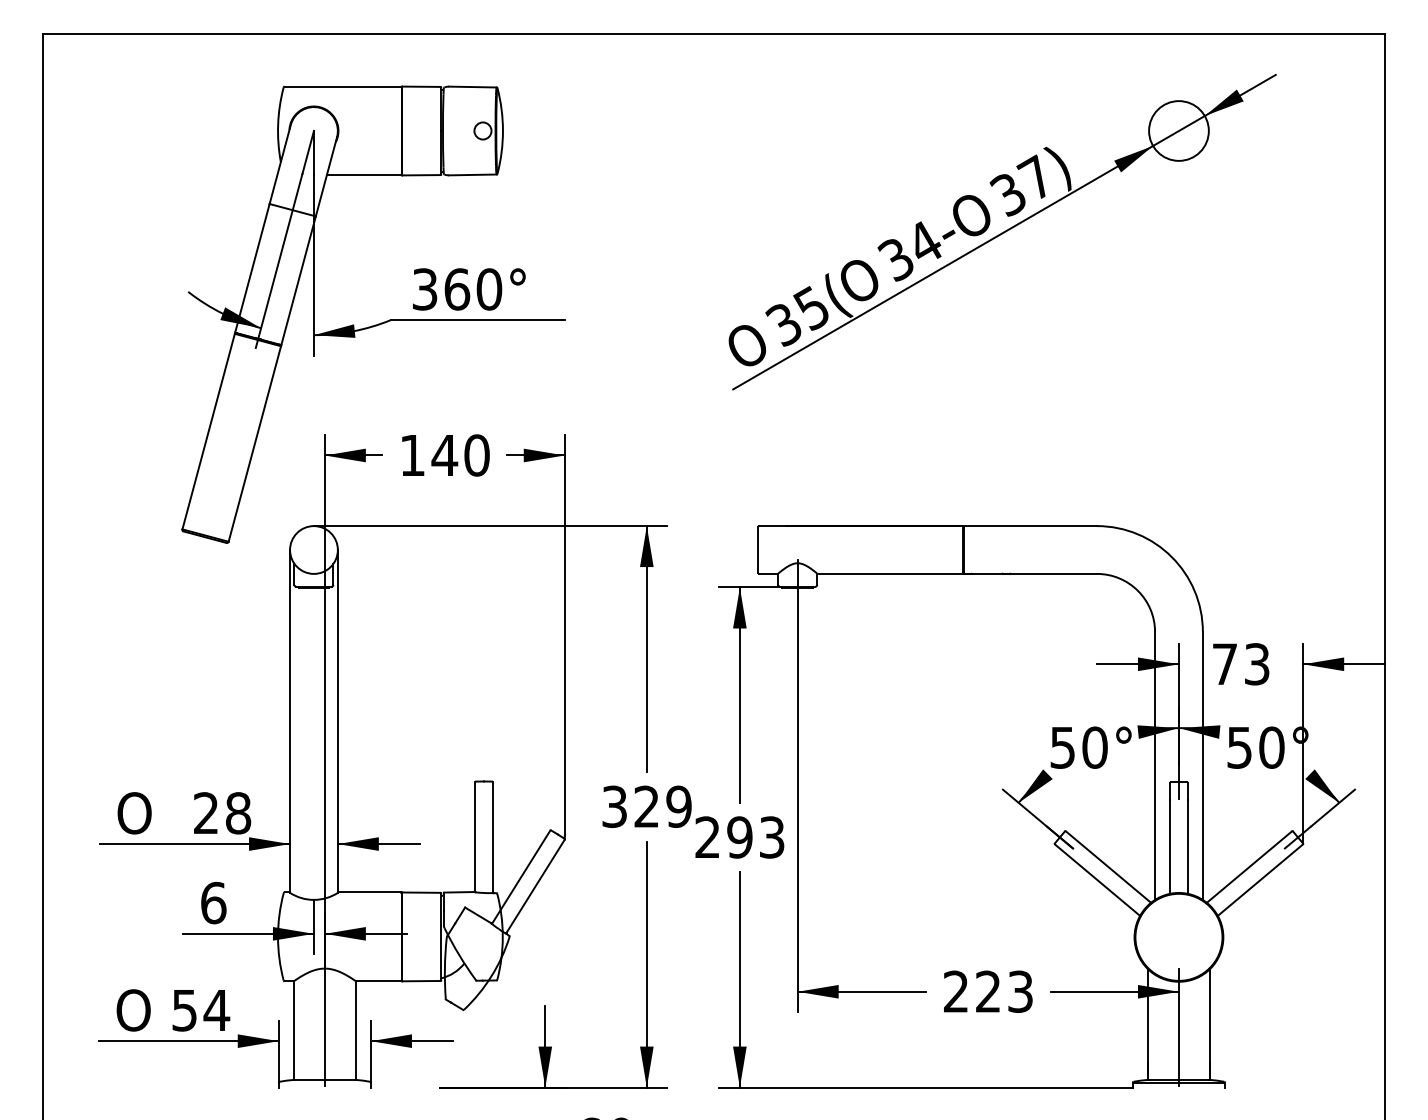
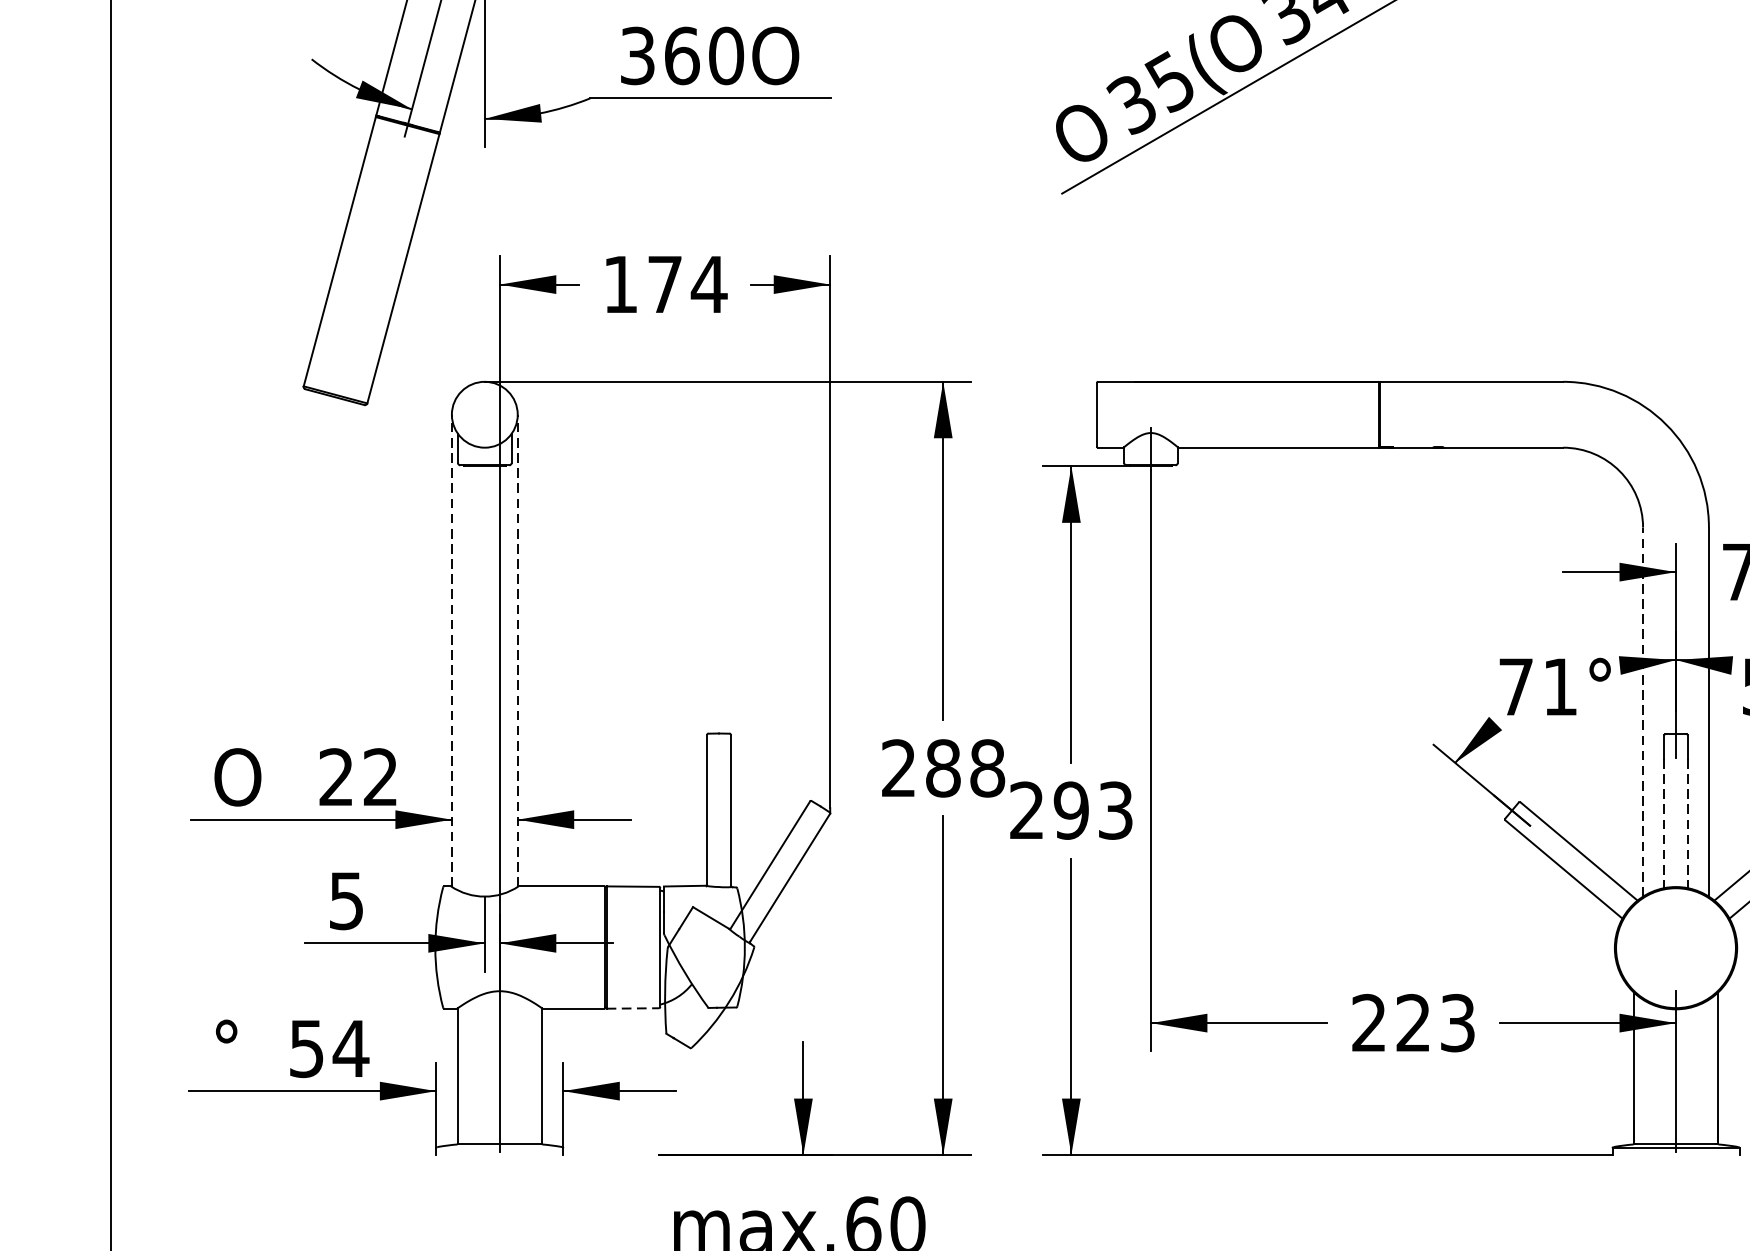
text: (525, 289) -> (776, 56), ° -> O
text: (460, 455) -> (686, 284), 140 -> 174
line: (290, 720) -> (452, 649), solid -> dashed
line: (337, 720) -> (517, 649), solid -> dashed
text: (1078, 747) -> (1537, 686), 50° -> 71°
line: (1155, 765) -> (1643, 711), solid -> dashed
text: (646, 806) -> (942, 767), 329 -> 288
text: (238, 813) -> (380, 777), 28 -> 22
line: (1170, 846) -> (1664, 823), solid -> dashed
line: (1187, 846) -> (1687, 823), solid -> dashed
text: (213, 902) -> (346, 900), 6 -> 5
line: (421, 981) -> (632, 1008), solid -> dashed
text: (133, 1010) -> (236, 1048), O -> °

